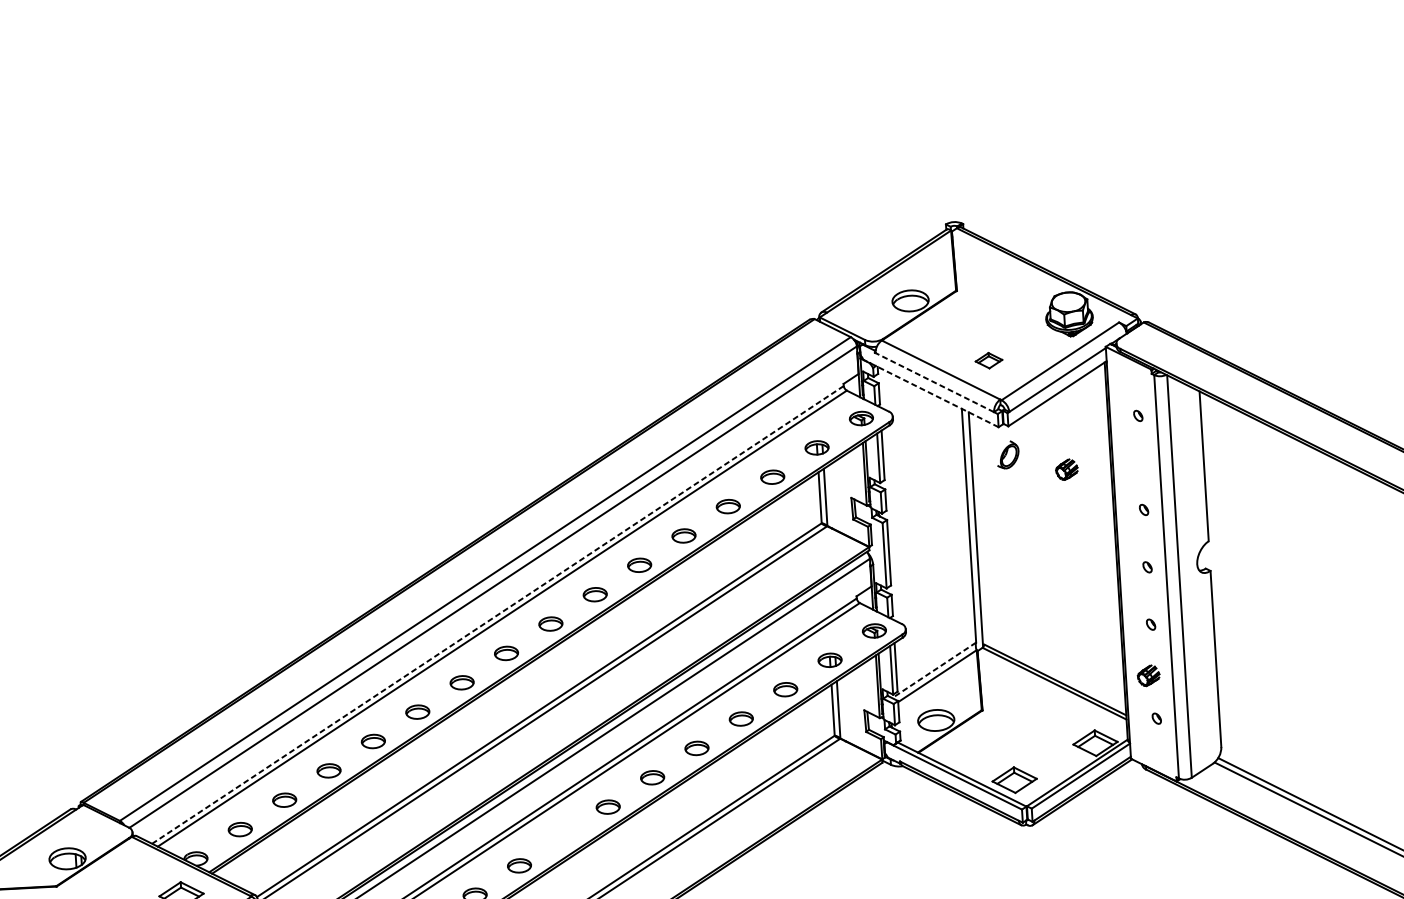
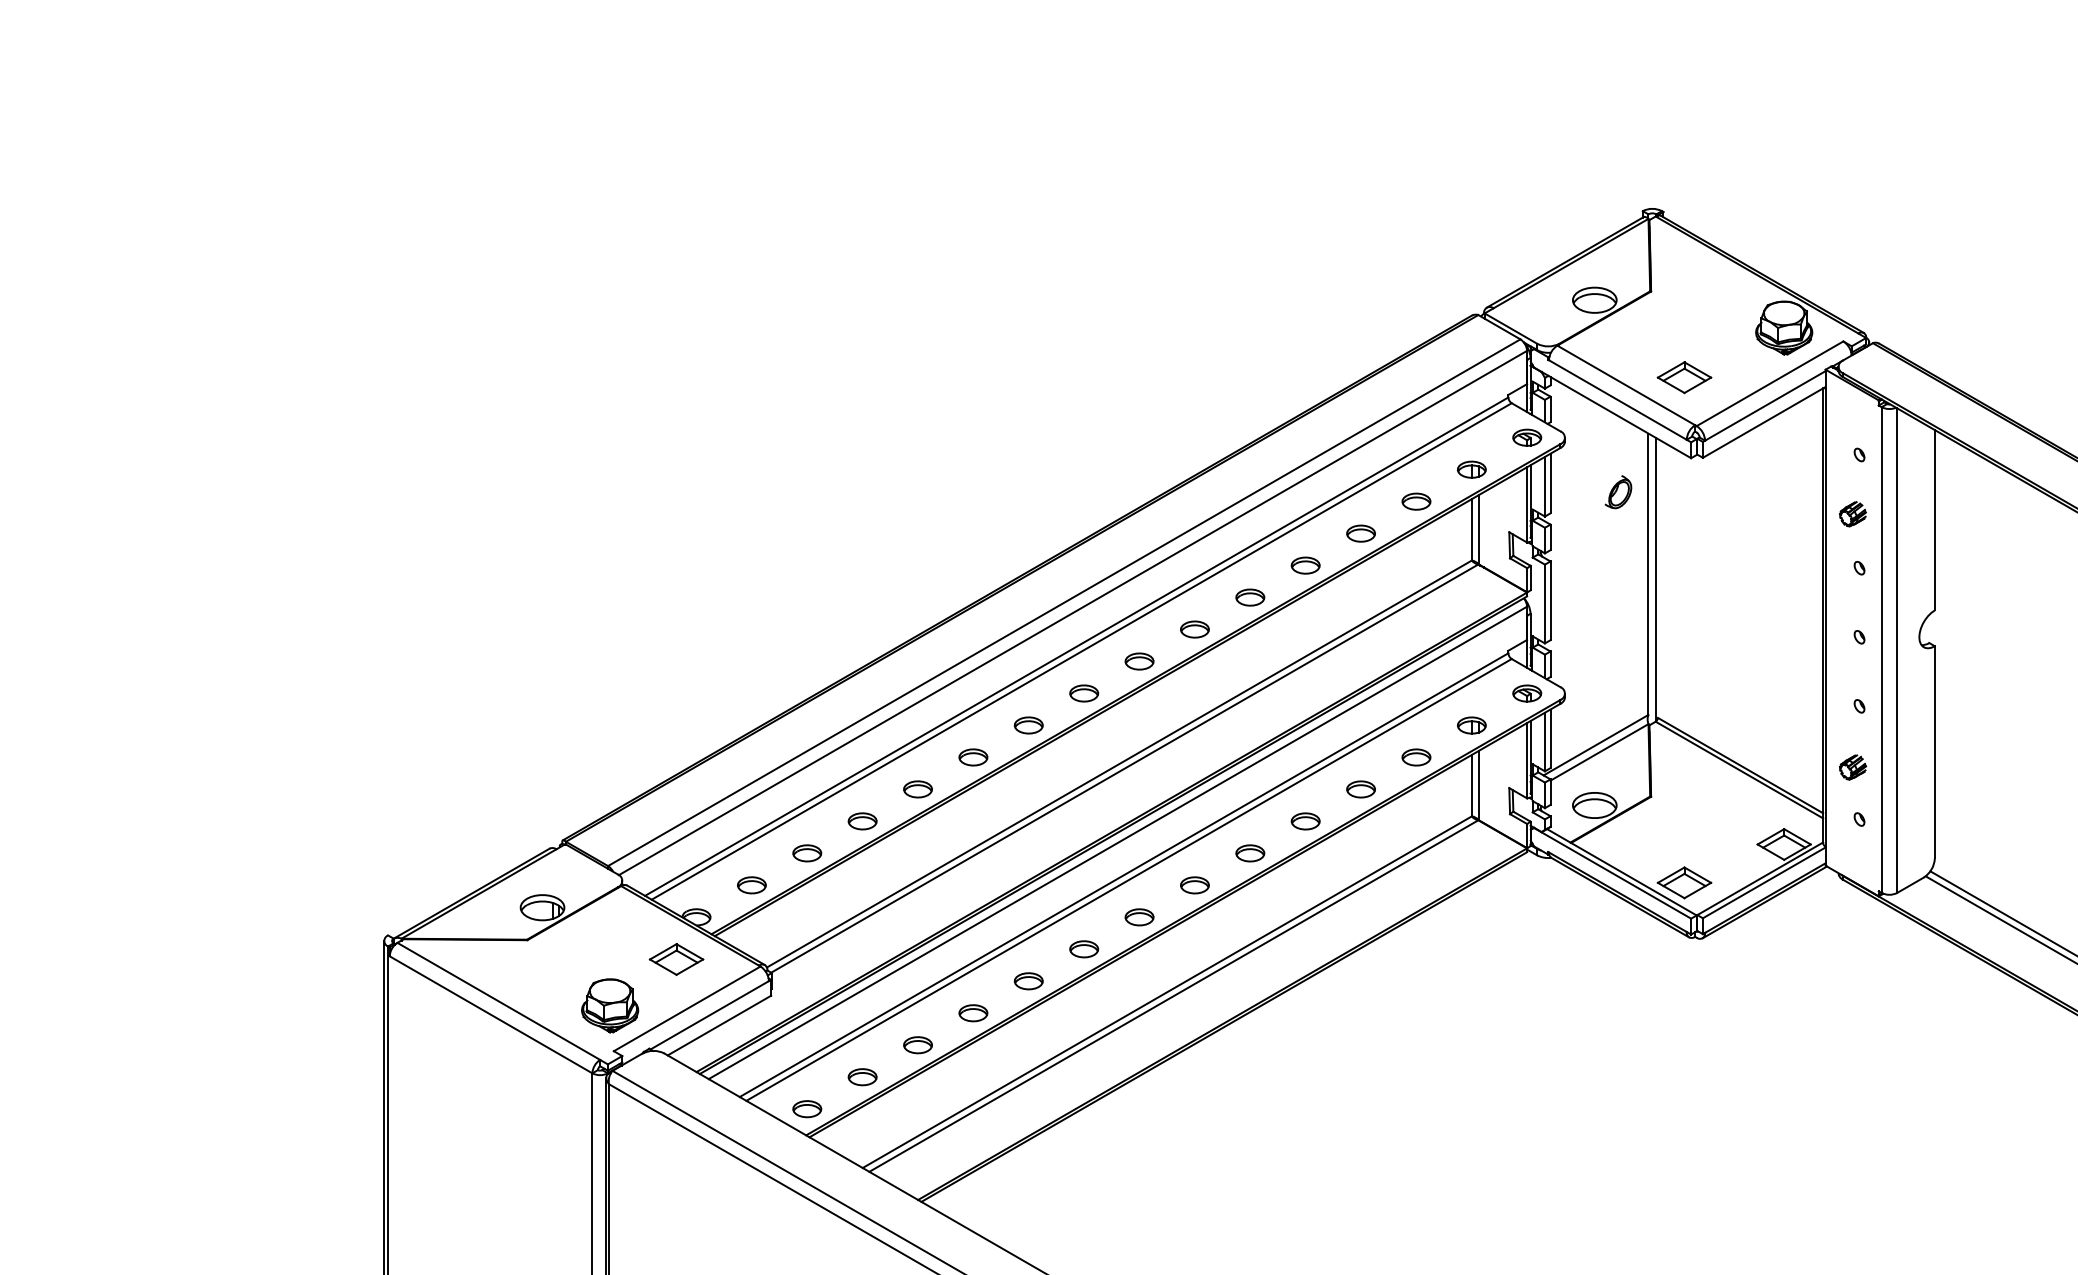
part: (989, 360) -> (1684, 377), size x1.67
line: (934, 383) -> (1617, 400), dashed -> solid
line: (930, 393) -> (1612, 412), dashed -> solid
part: (1008, 455) -> (1618, 492), moved
part: (1066, 469) -> (1852, 514), moved
line: (497, 614) -> (1076, 646), dashed -> solid
line: (933, 670) -> (1595, 745), dashed -> solid
part: (563, 836) -> (1139, 917), added

